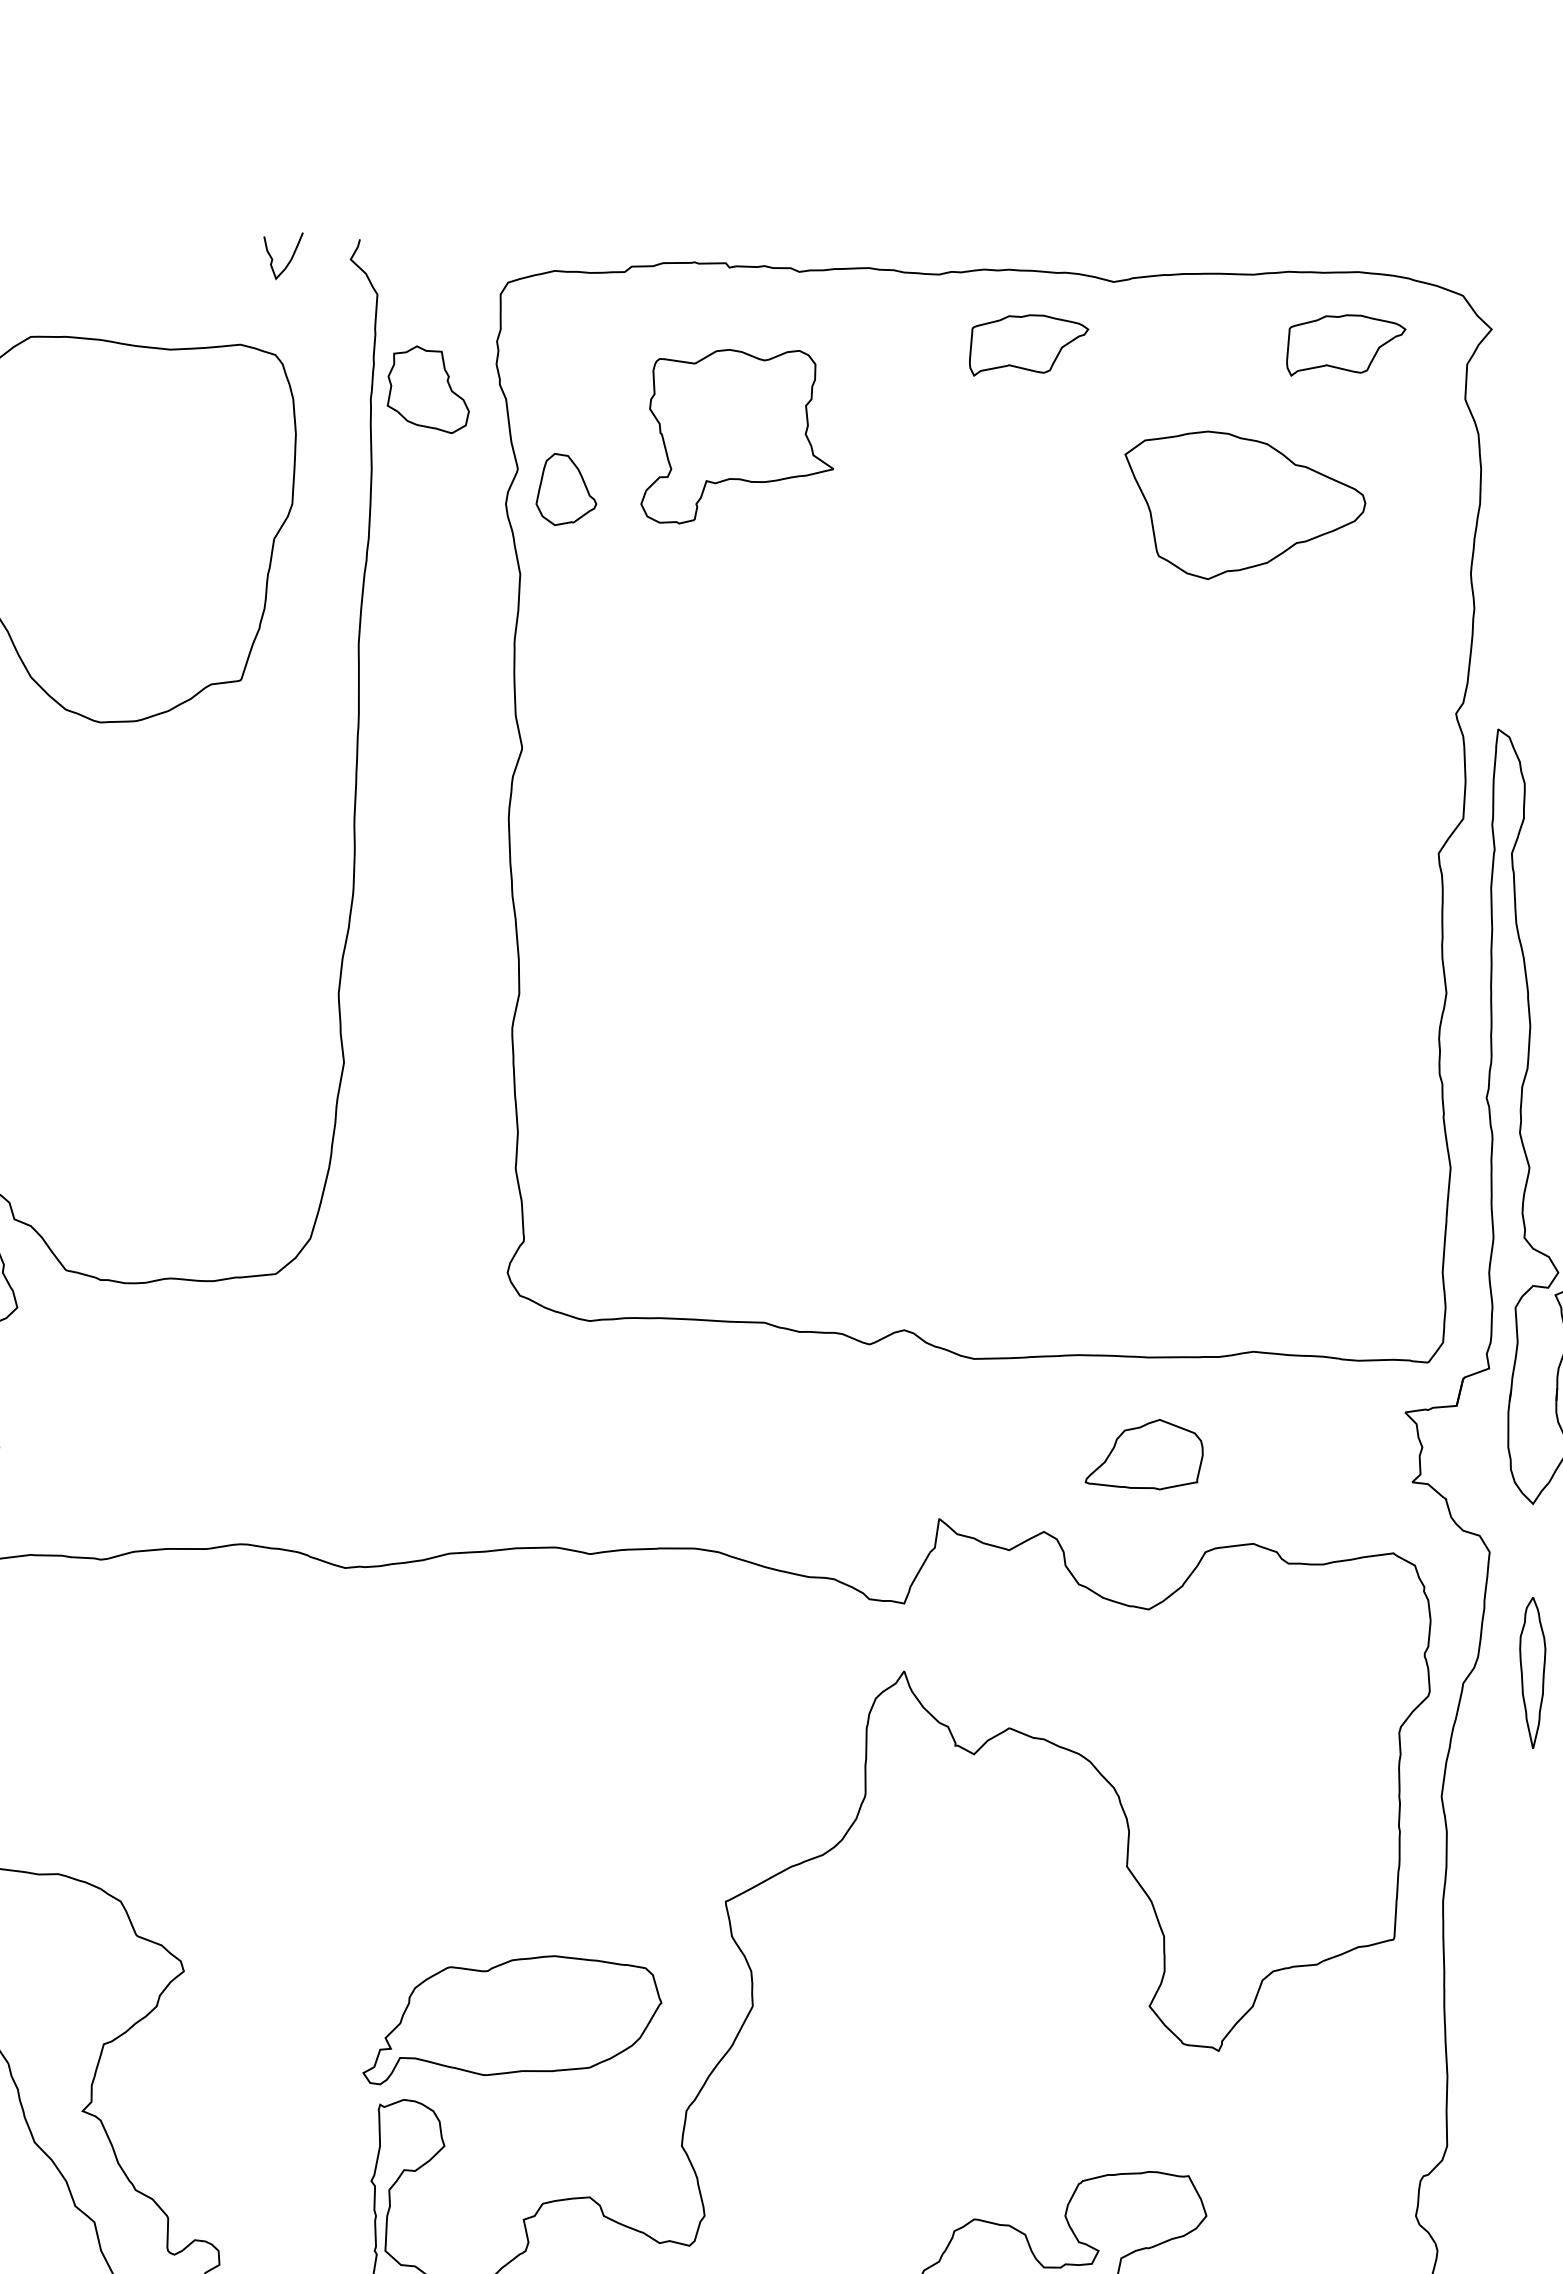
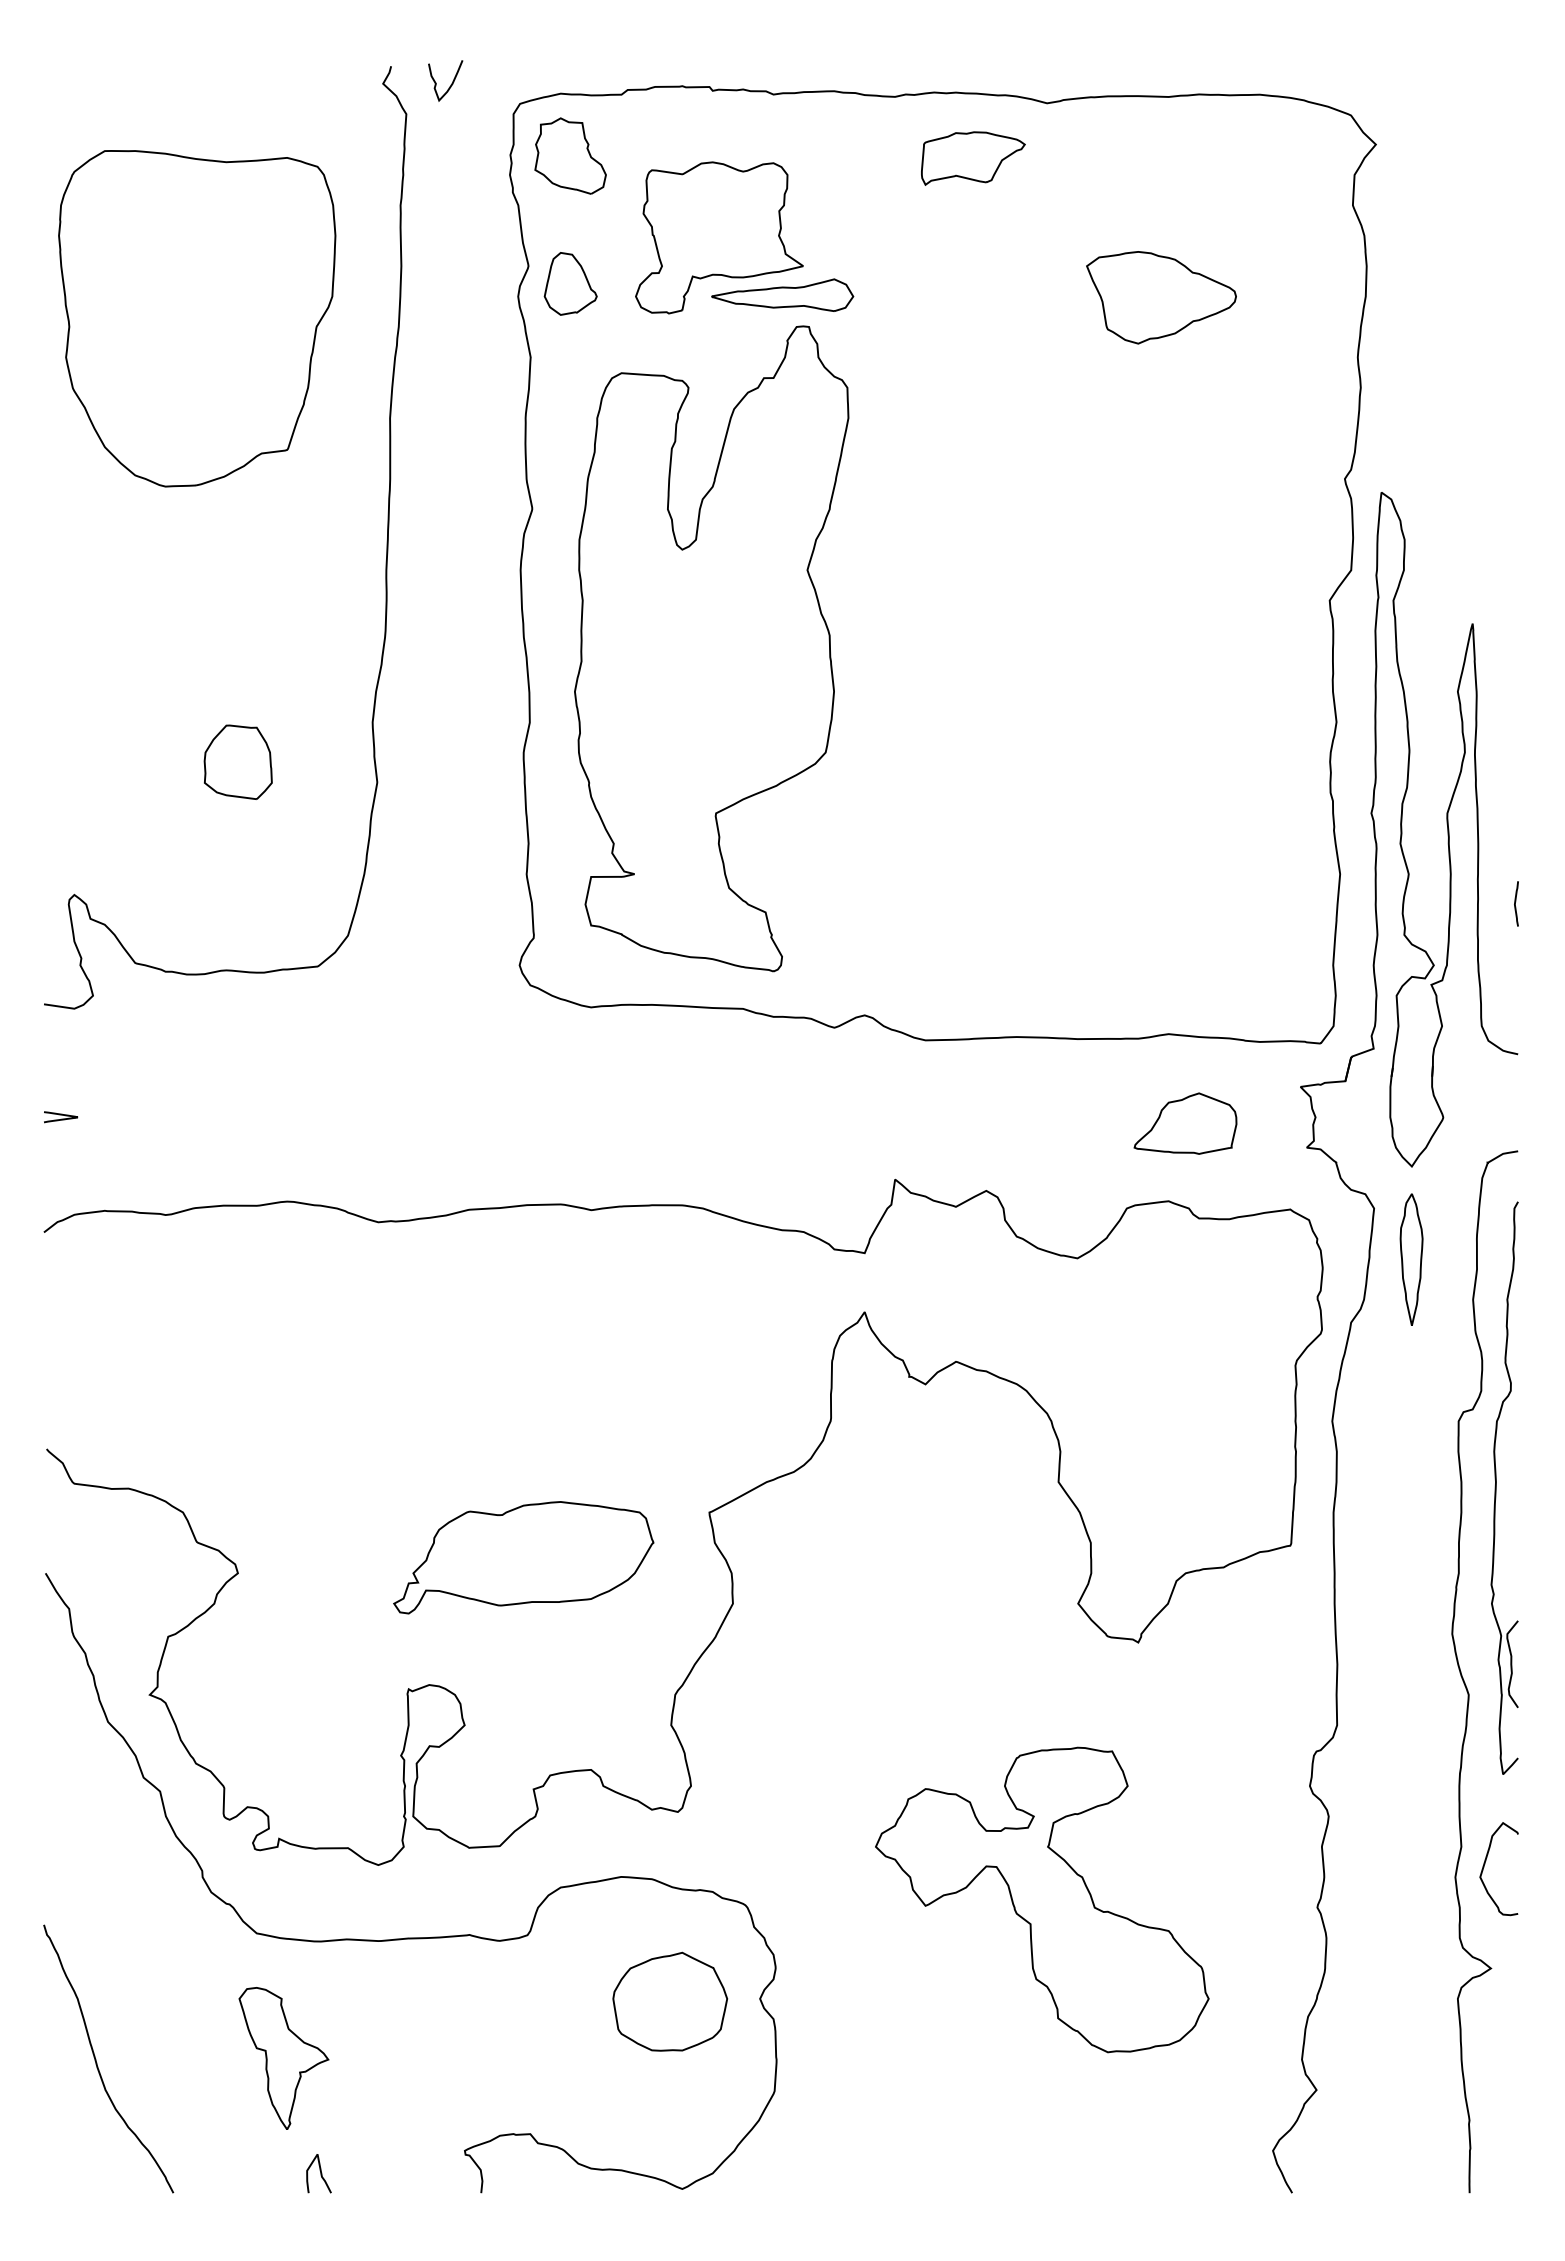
curve: (289, 260) -> (450, 84), moved
part: (1346, 345) -> (1249, 158), removed
part: (428, 389) -> (570, 155), moved
part: (809, 501) -> (782, 294), added
part: (1245, 505) -> (1161, 297), size x0.71
part: (728, 908) -> (711, 648), added
part: (183, 1038) -> (237, 761), added
part: (1144, 1454) -> (1185, 1123), moved
part: (1532, 1672) -> (1411, 1259), moved
part: (512, 2019) -> (523, 1557), moved

